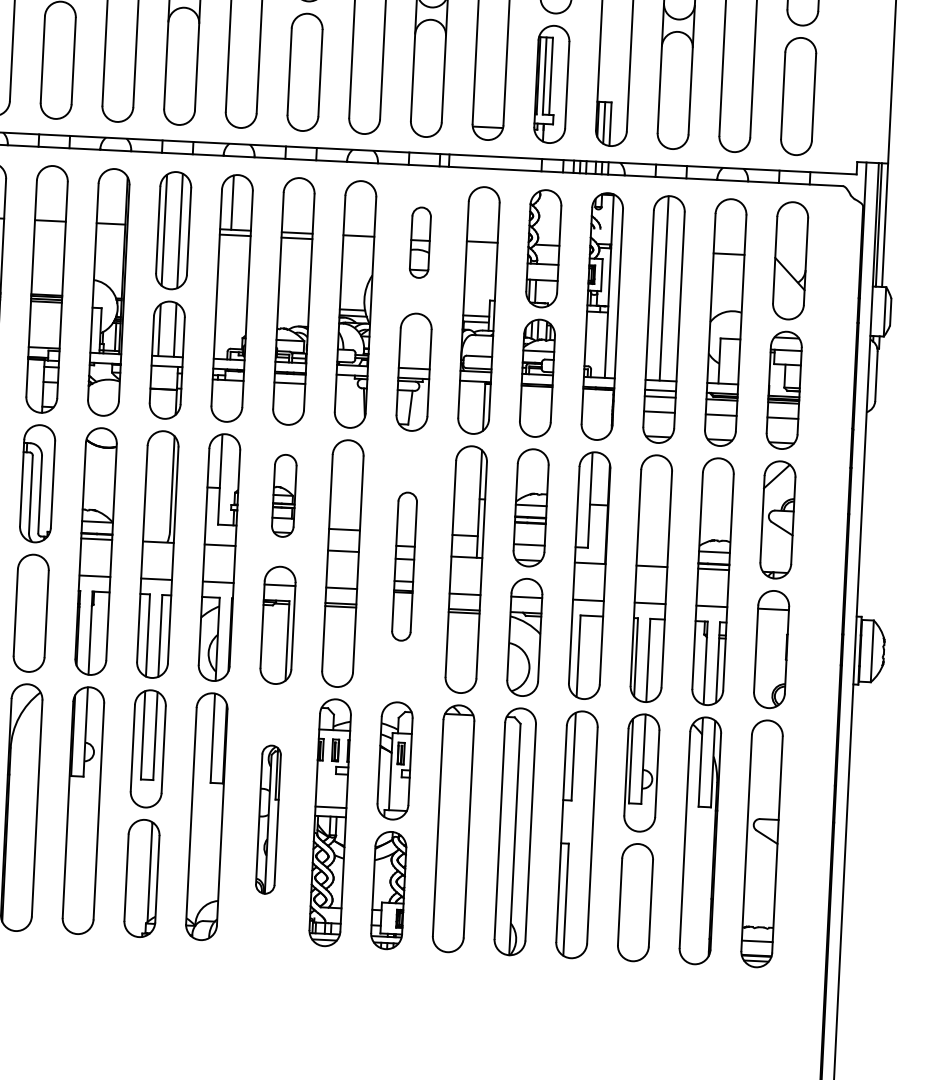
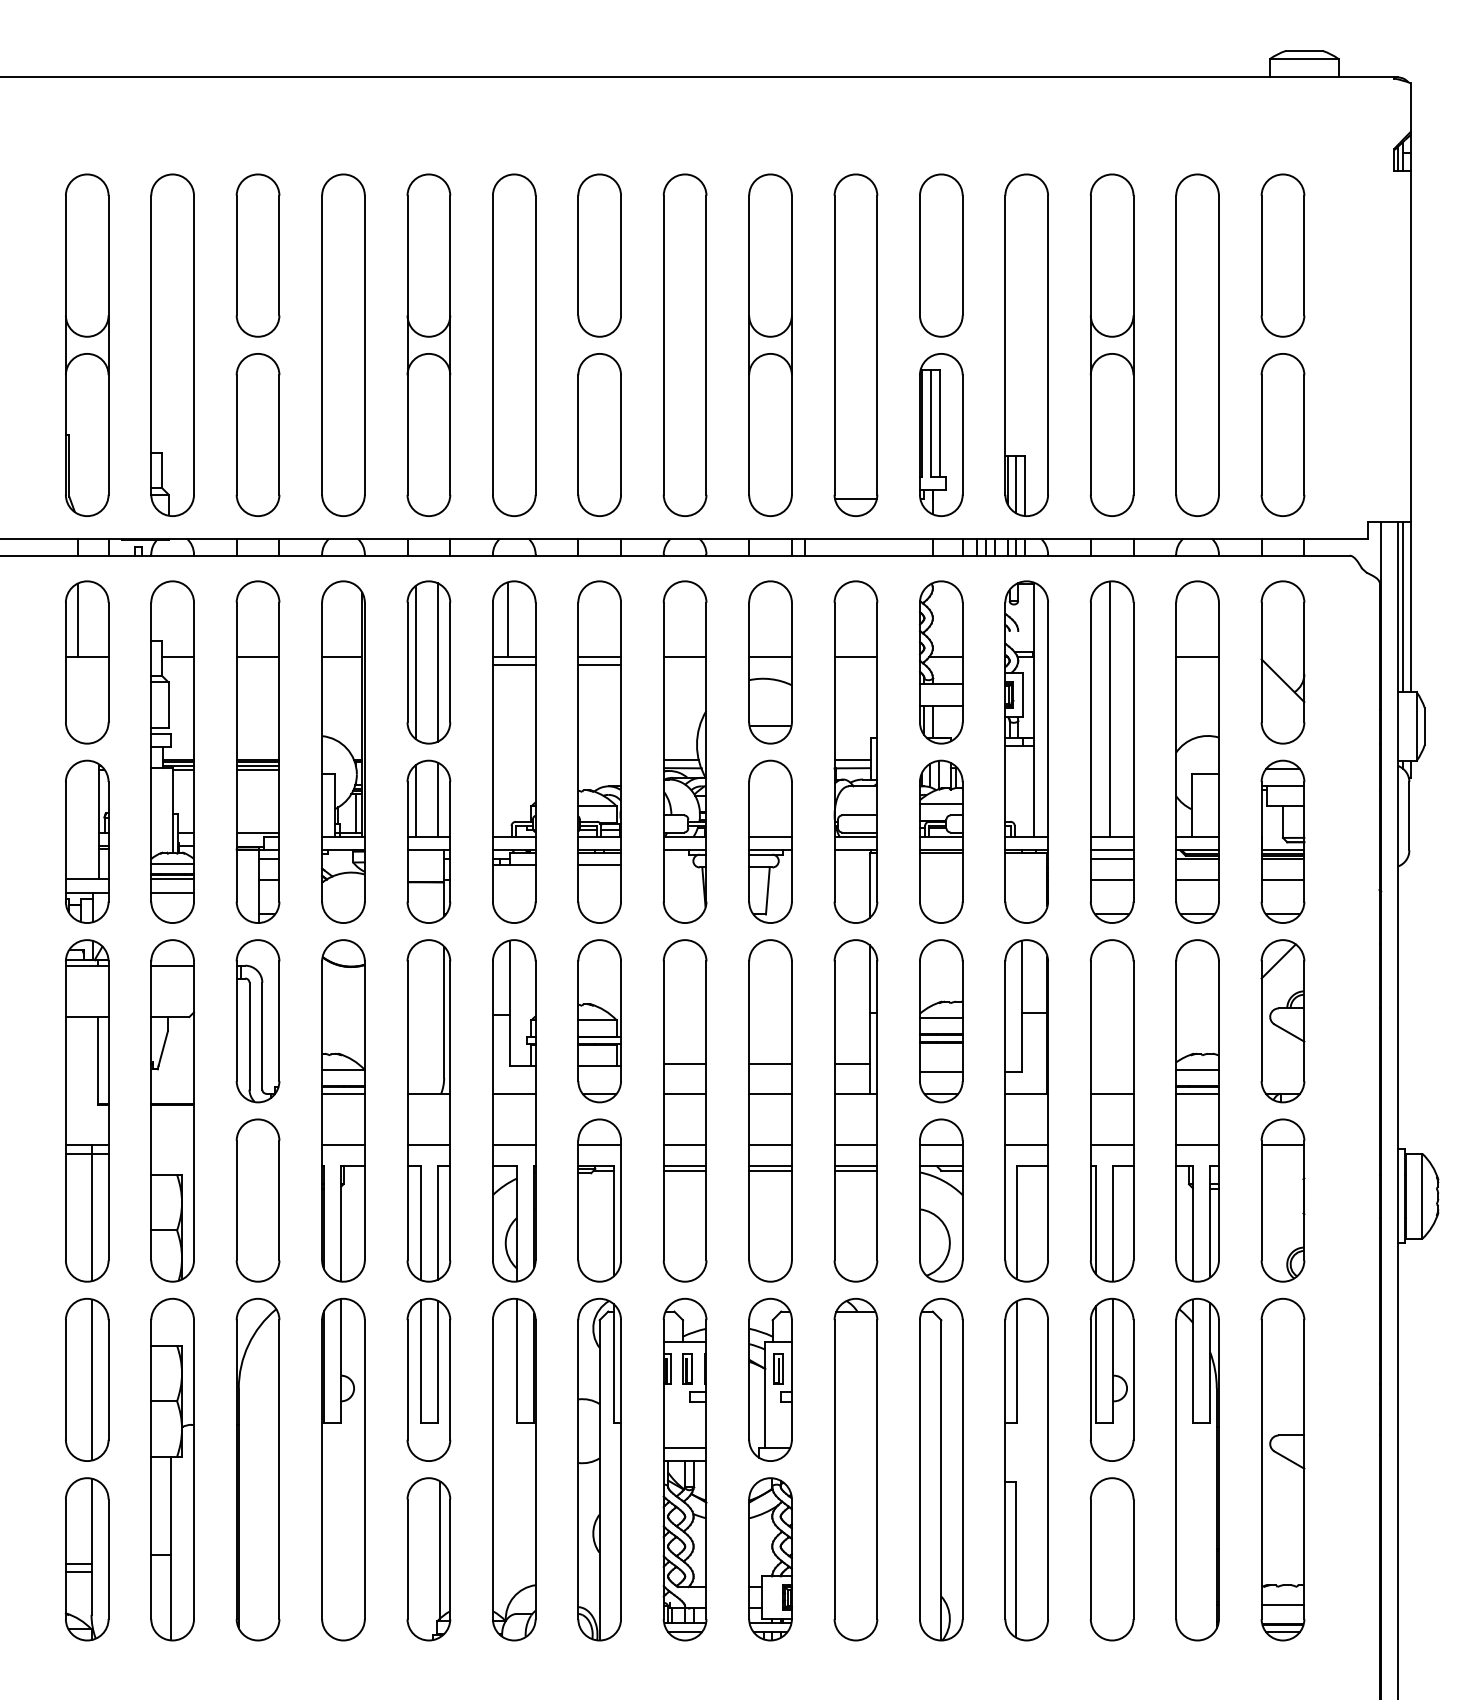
part: (420, 242) -> (770, 662), size x1.67
part: (284, 496) -> (599, 1021), size x1.43
part: (404, 566) -> (770, 1110), size x1.67
part: (268, 819) -> (599, 1469), size x1.67

